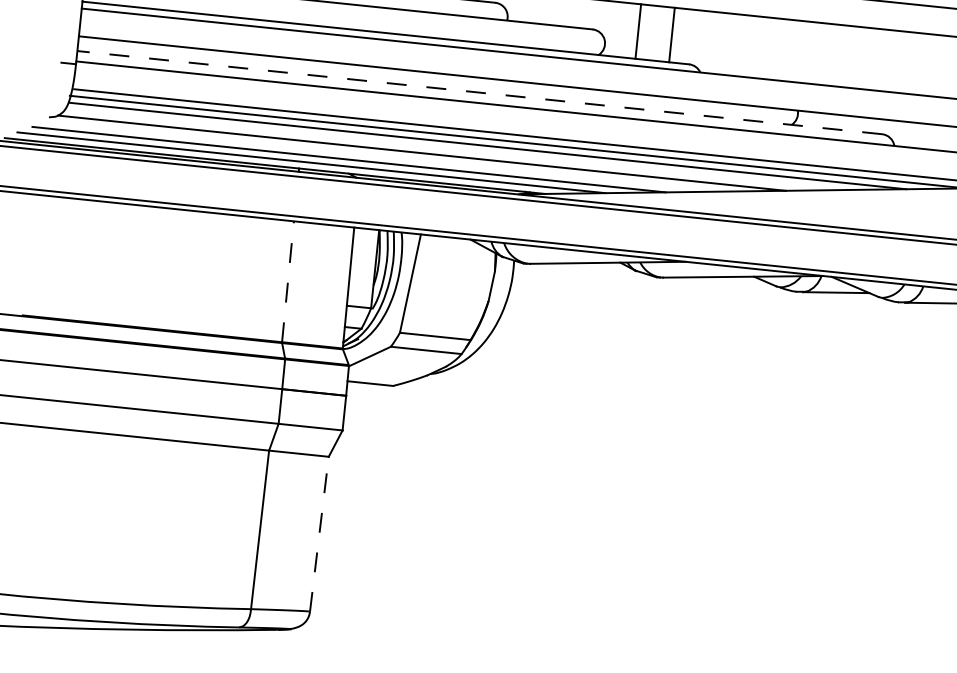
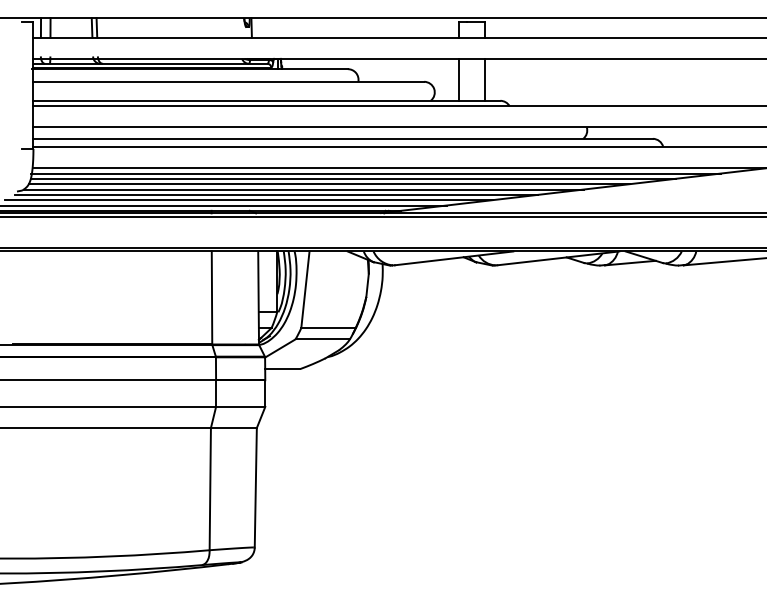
line: (480, 92) -> (343, 138), dashed -> solid
line: (455, 150) -> (329, 184), added
line: (385, 155) -> (276, 194), added
line: (288, 281) -> (212, 297), dashed -> solid
line: (319, 533) -> (255, 487), dashed -> solid

